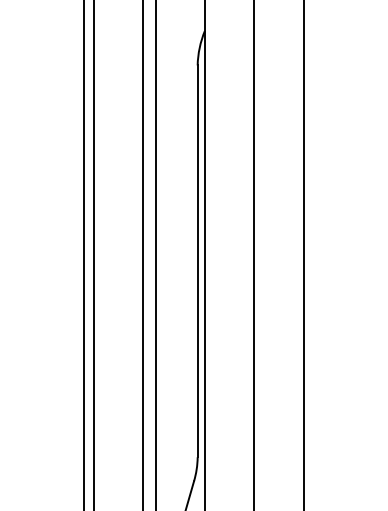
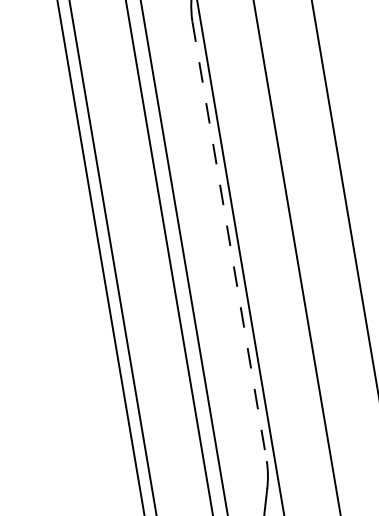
line: (197, 261) -> (229, 241), solid -> dashed

